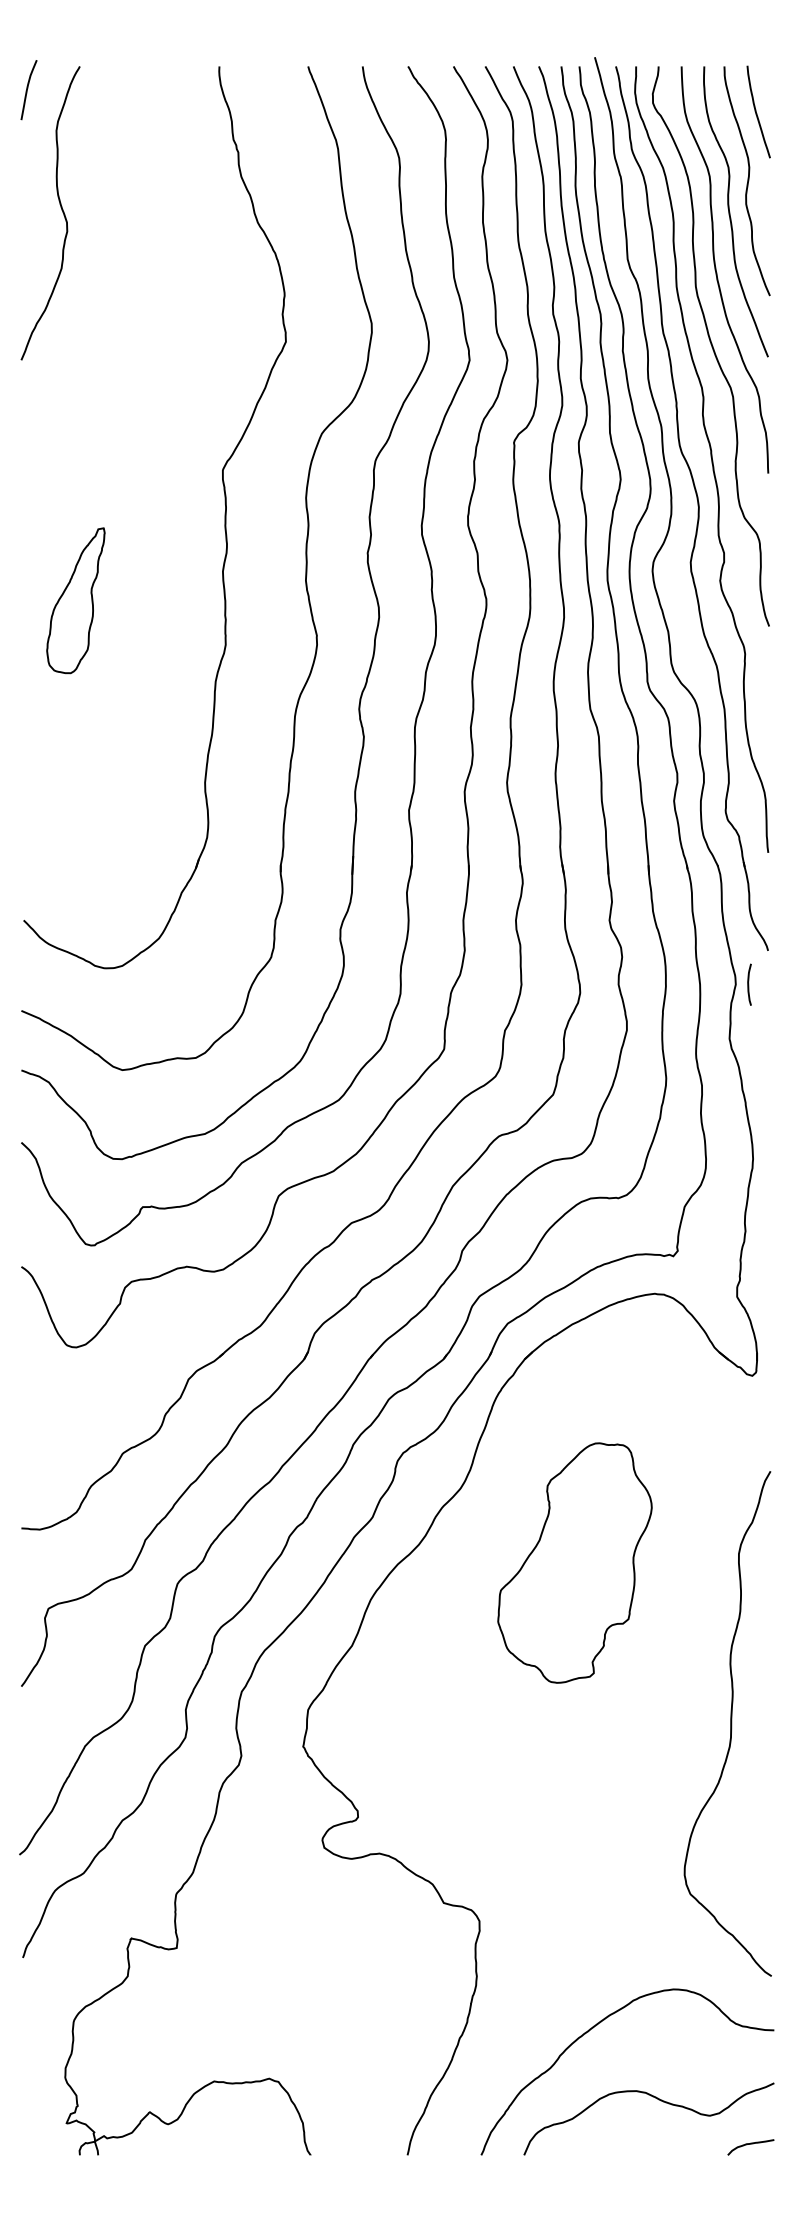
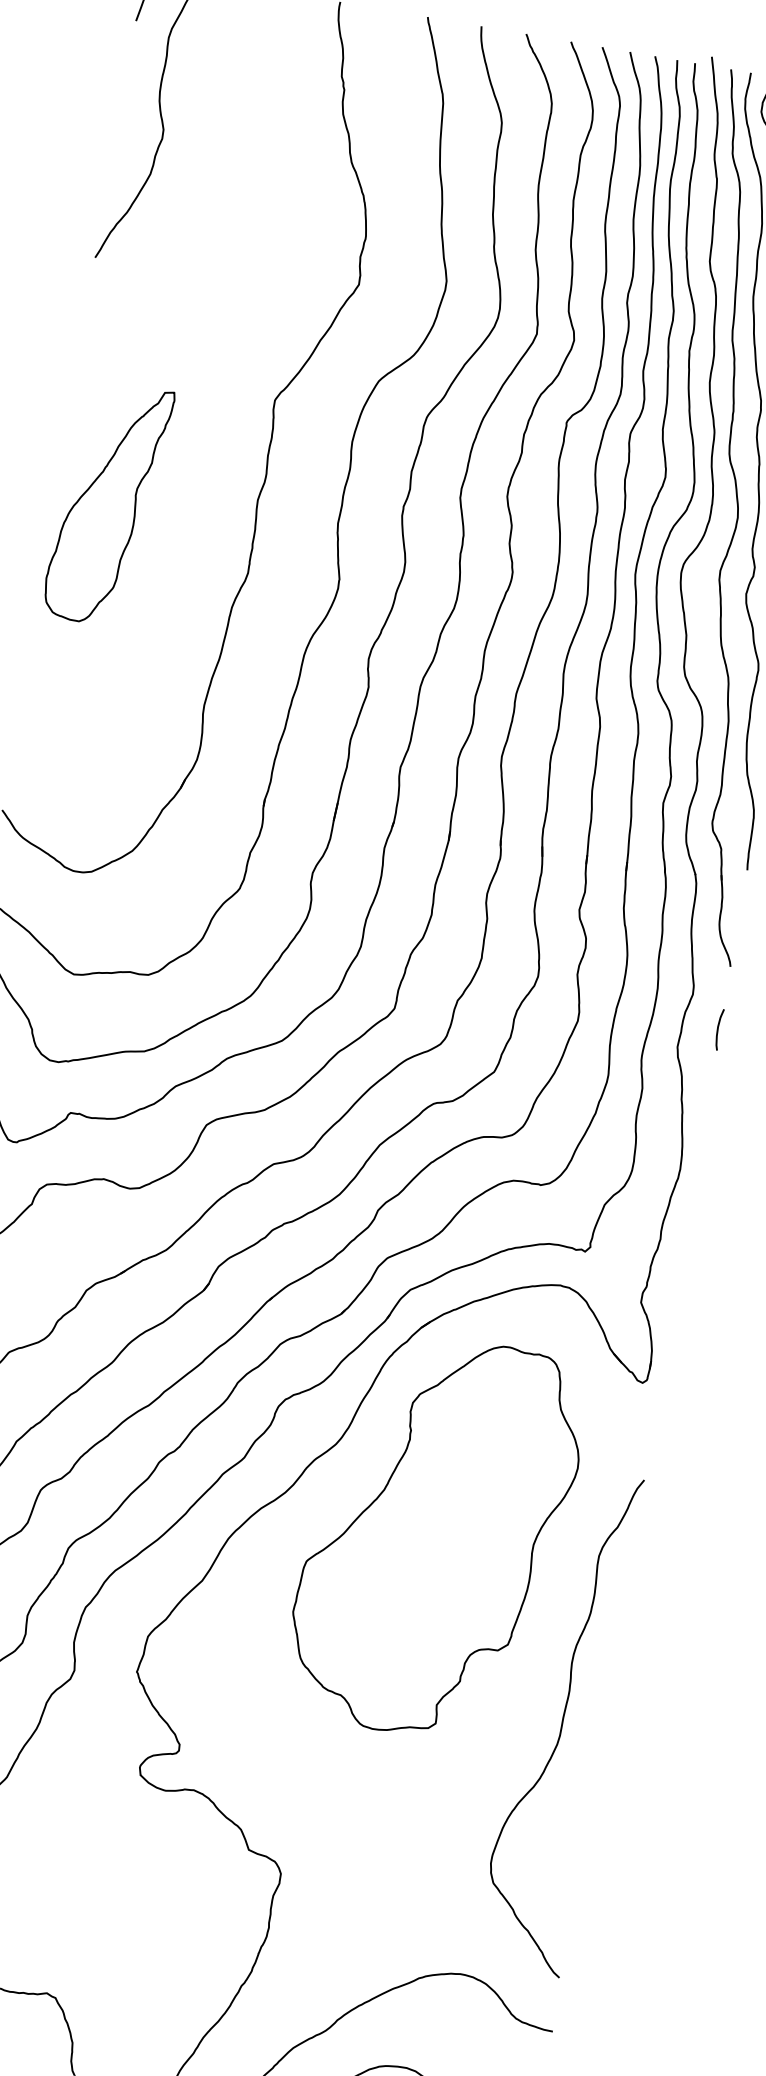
part: (75, 600) -> (107, 503), size x1.67
curve: (749, 984) -> (719, 1029), moved
part: (574, 1562) -> (435, 1536), size x1.67

